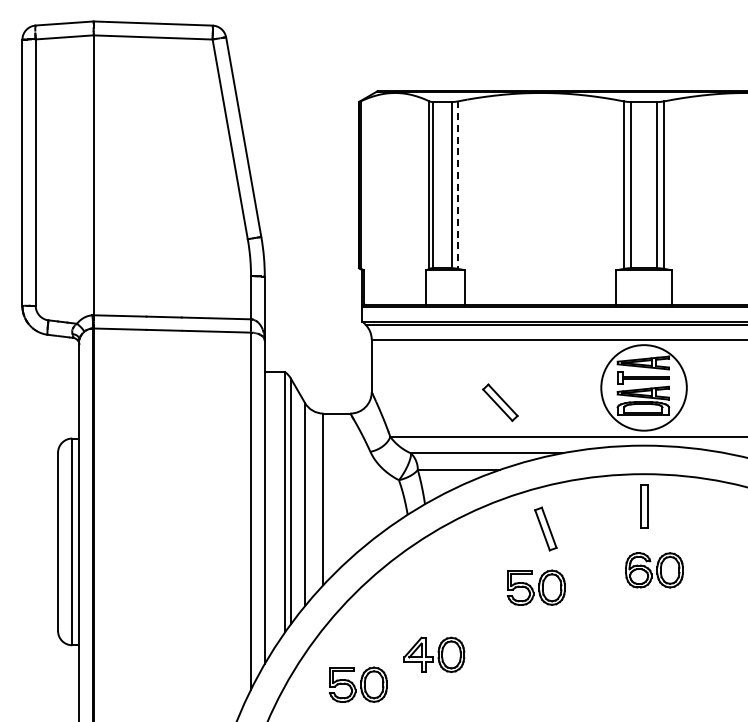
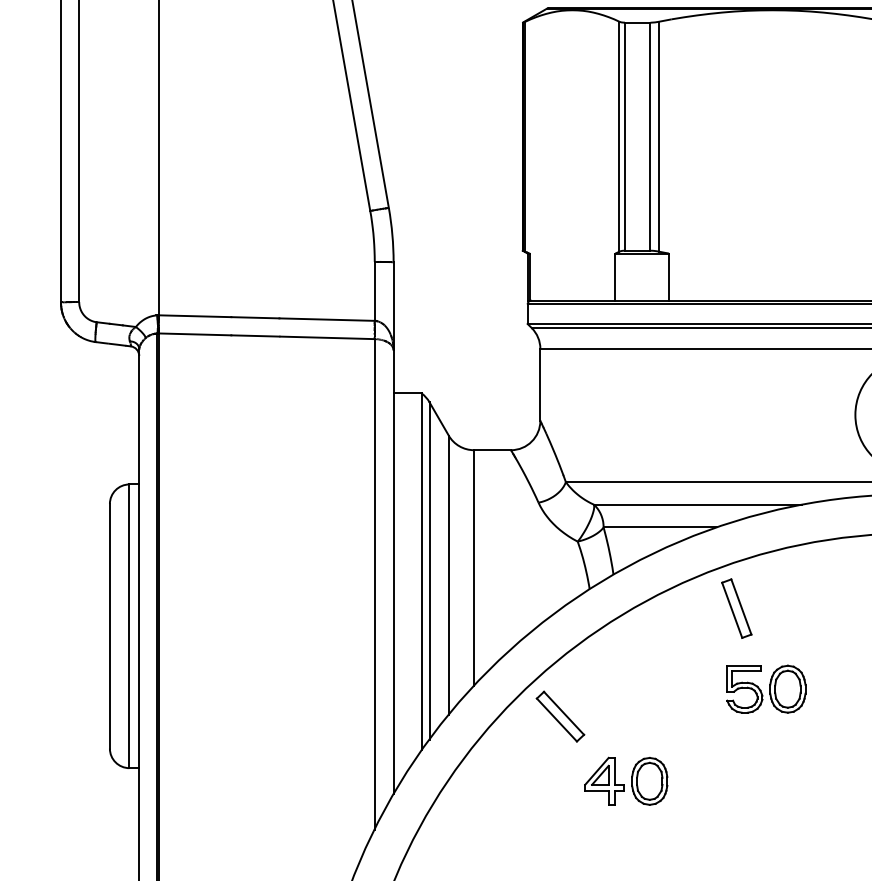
line: (458, 185) -> (659, 137), dashed -> solid
part: (500, 402) -> (560, 716), moved
part: (545, 528) -> (736, 607), moved
part: (357, 684) -> (520, 821), removed

